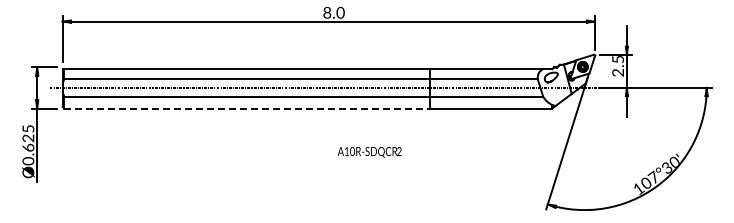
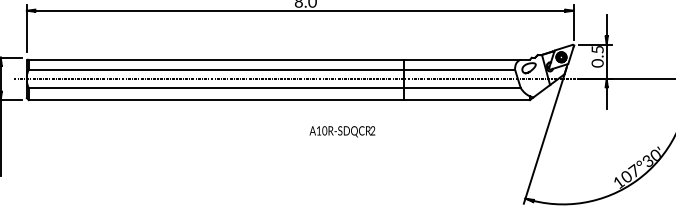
text: (619, 72) -> (599, 63), 2.5 -> 0.5
line: (247, 108) -> (216, 100), dashed -> solid
text: (369, 152) -> (342, 131), moved

